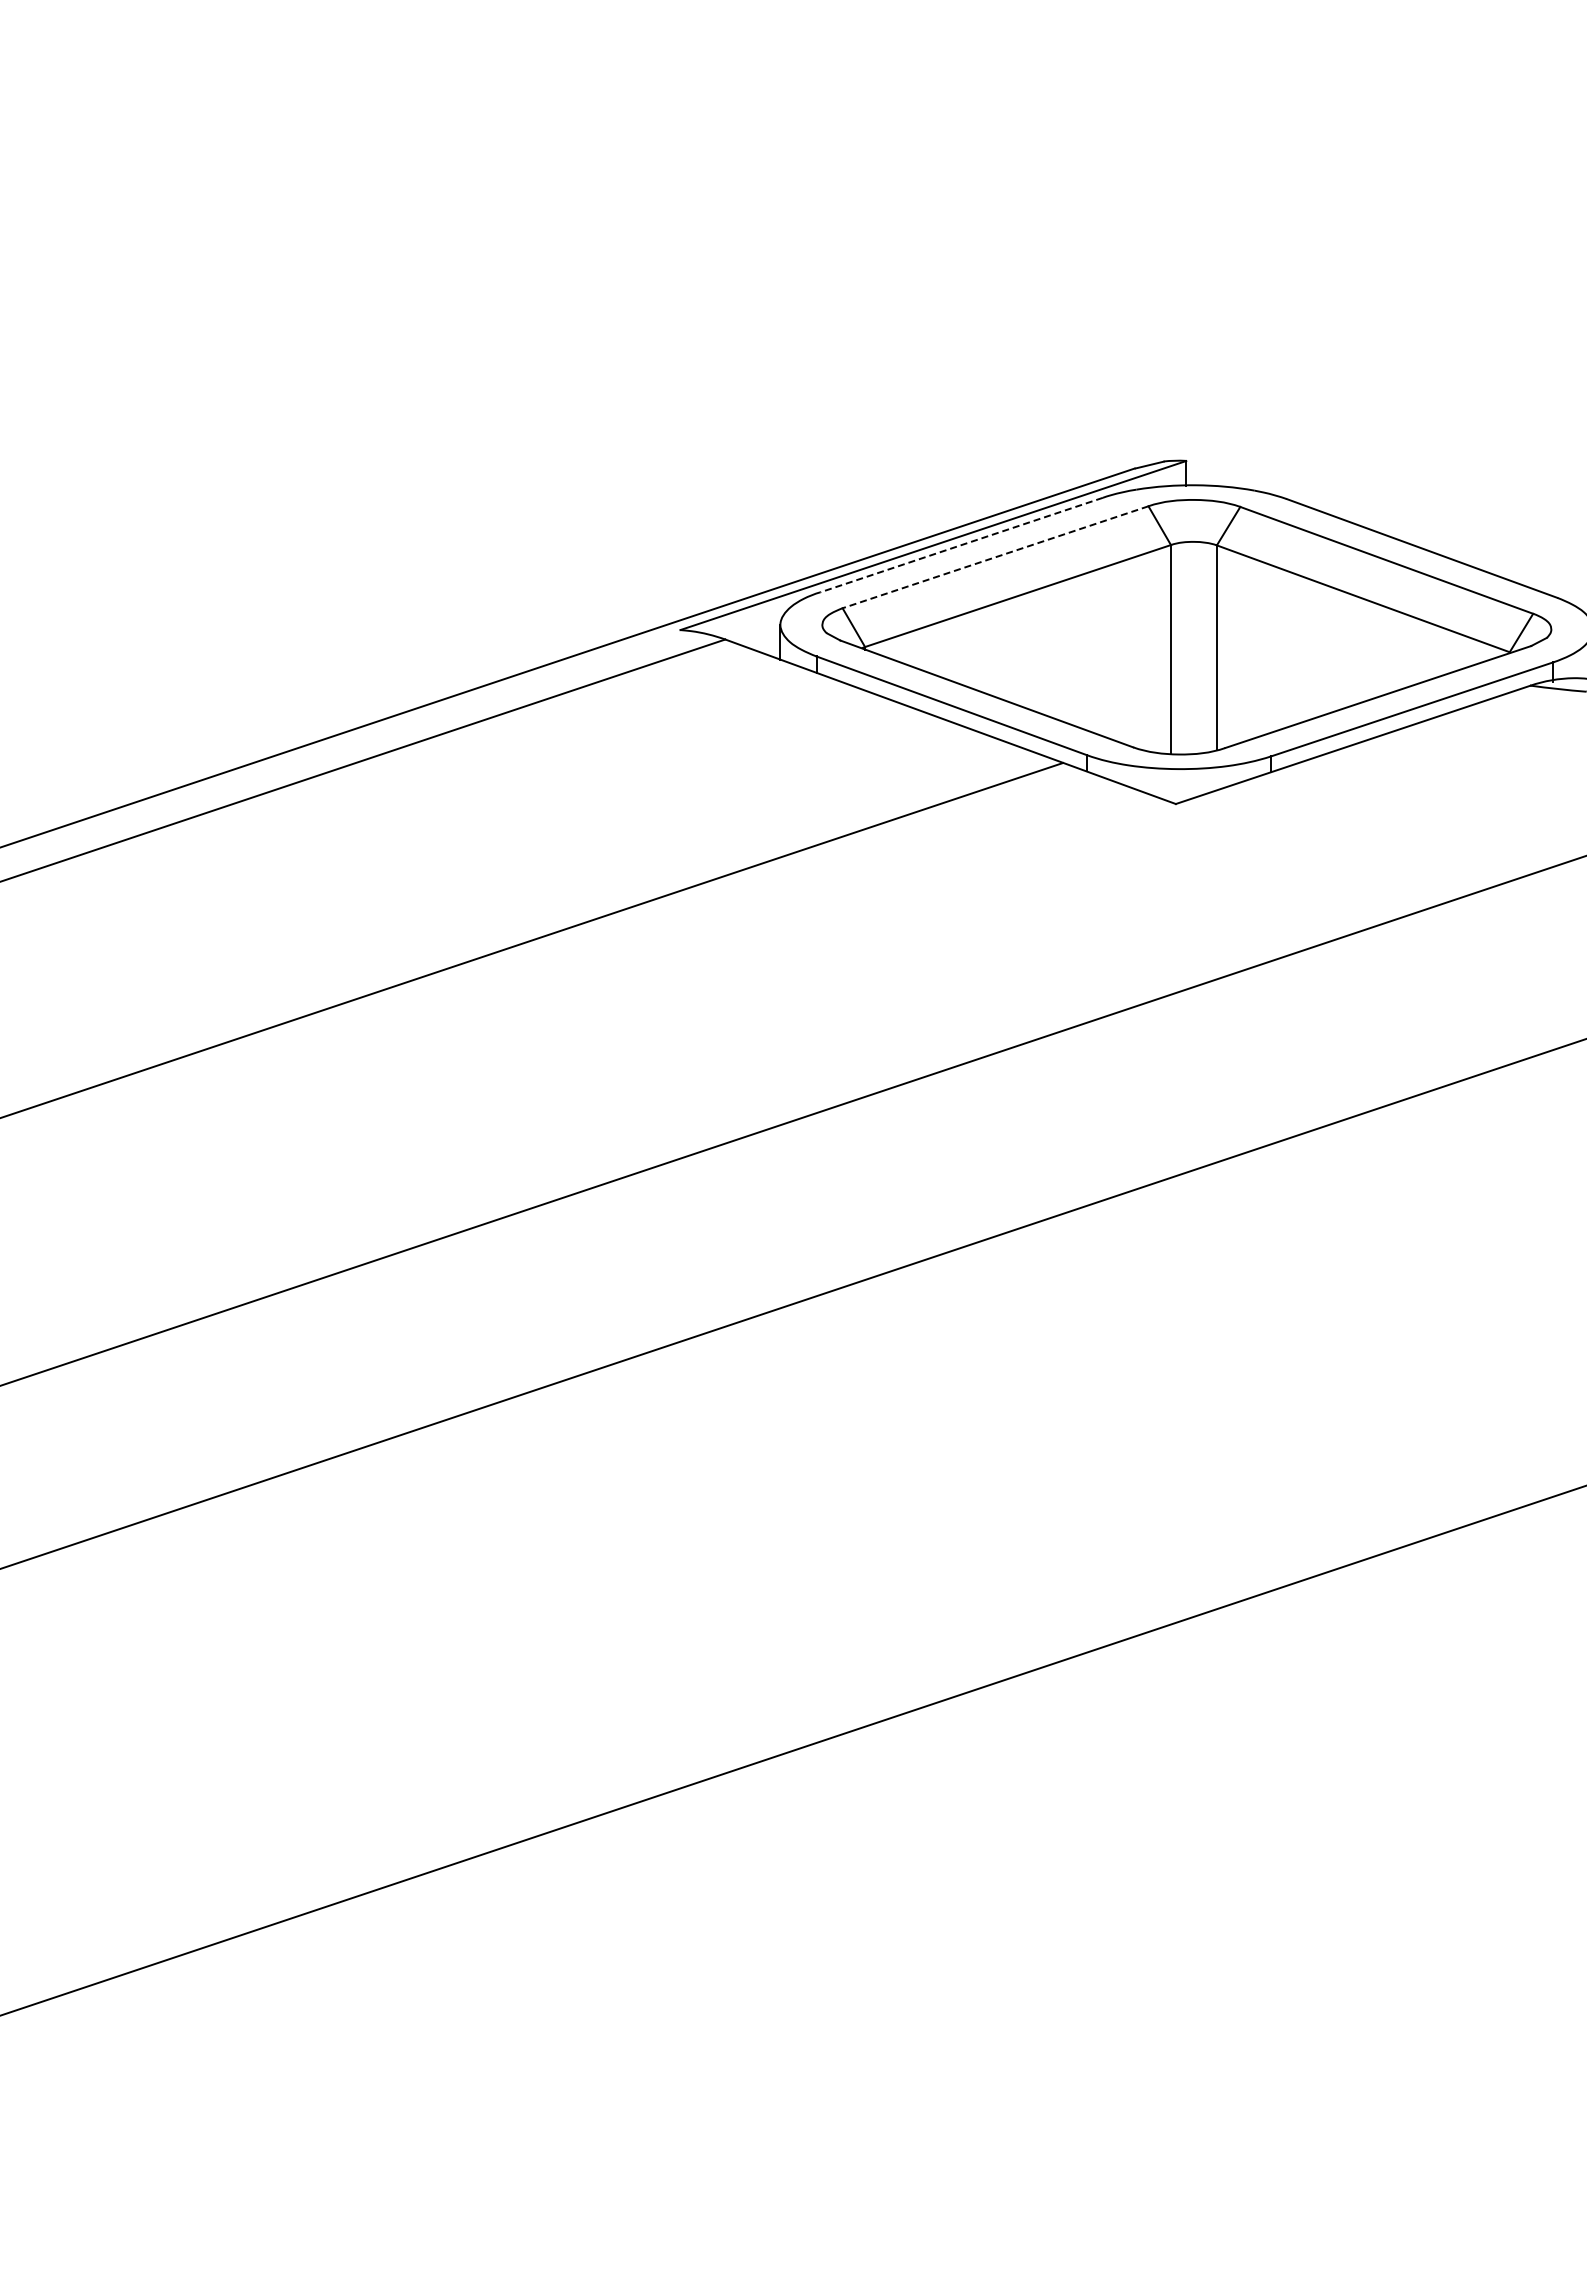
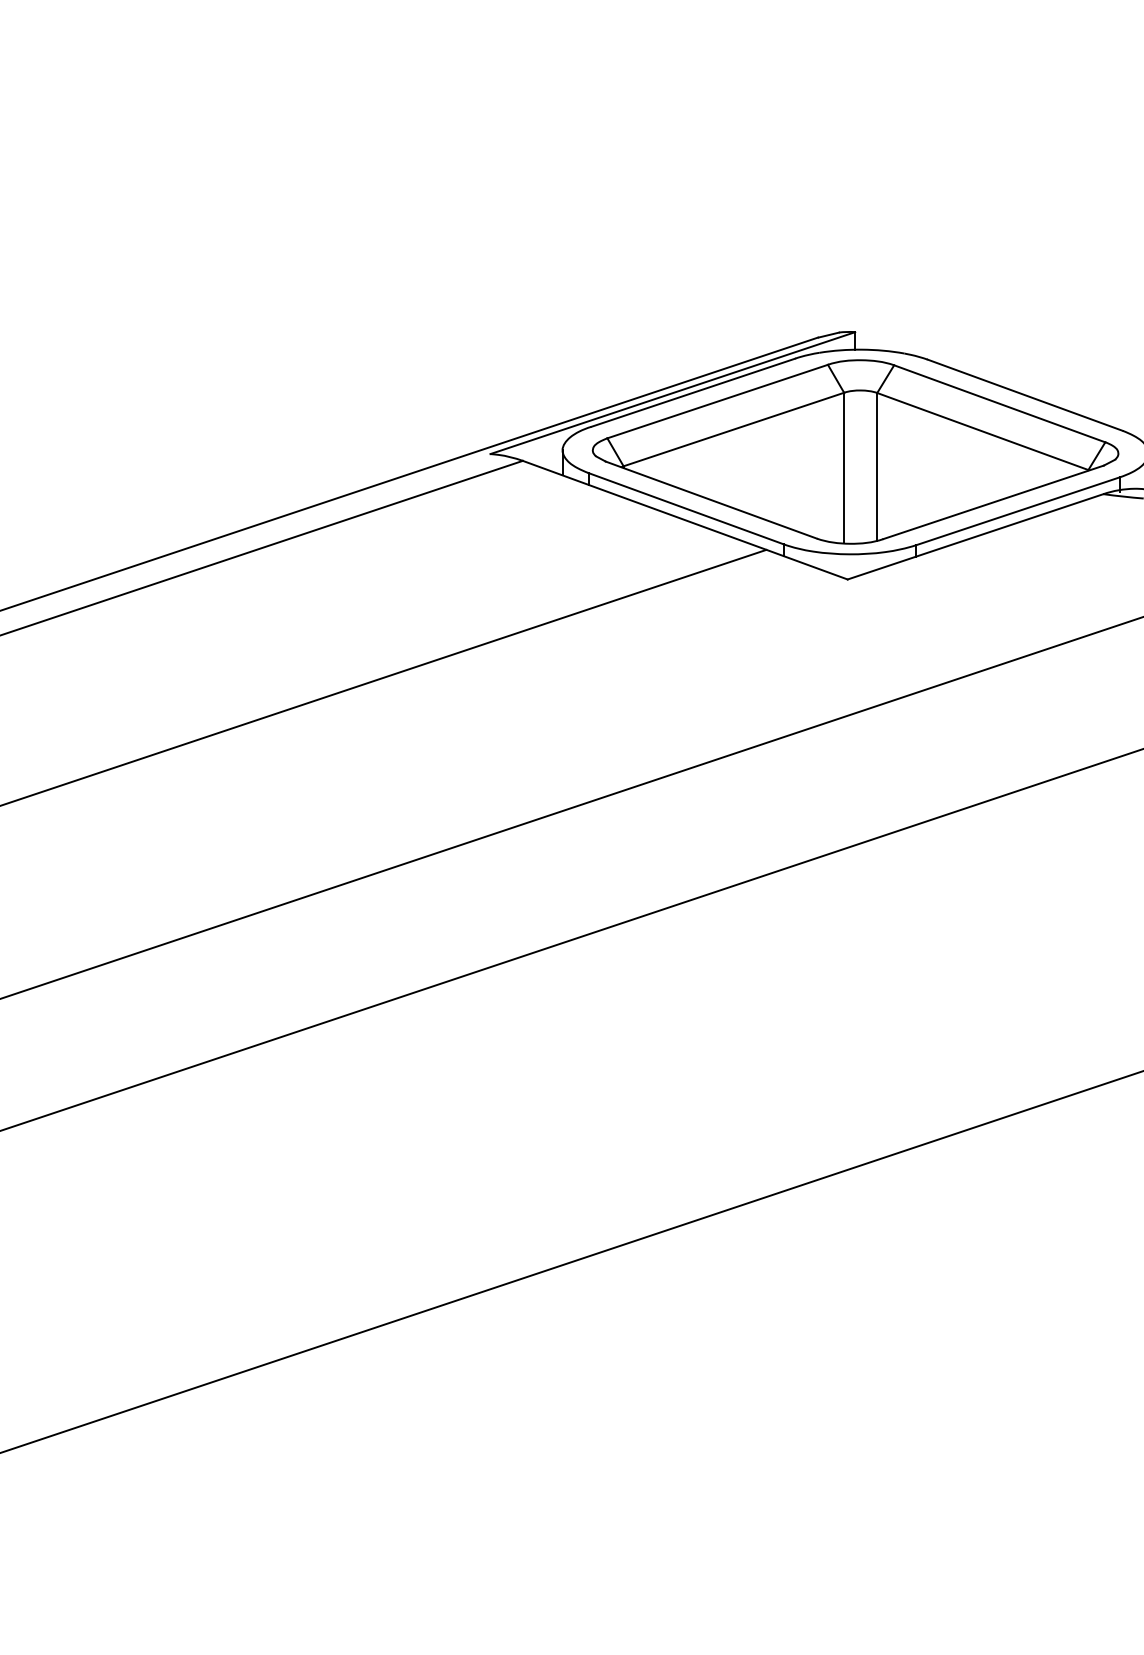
line: (961, 545) -> (693, 393), dashed -> solid
line: (995, 557) -> (717, 401), dashed -> solid

